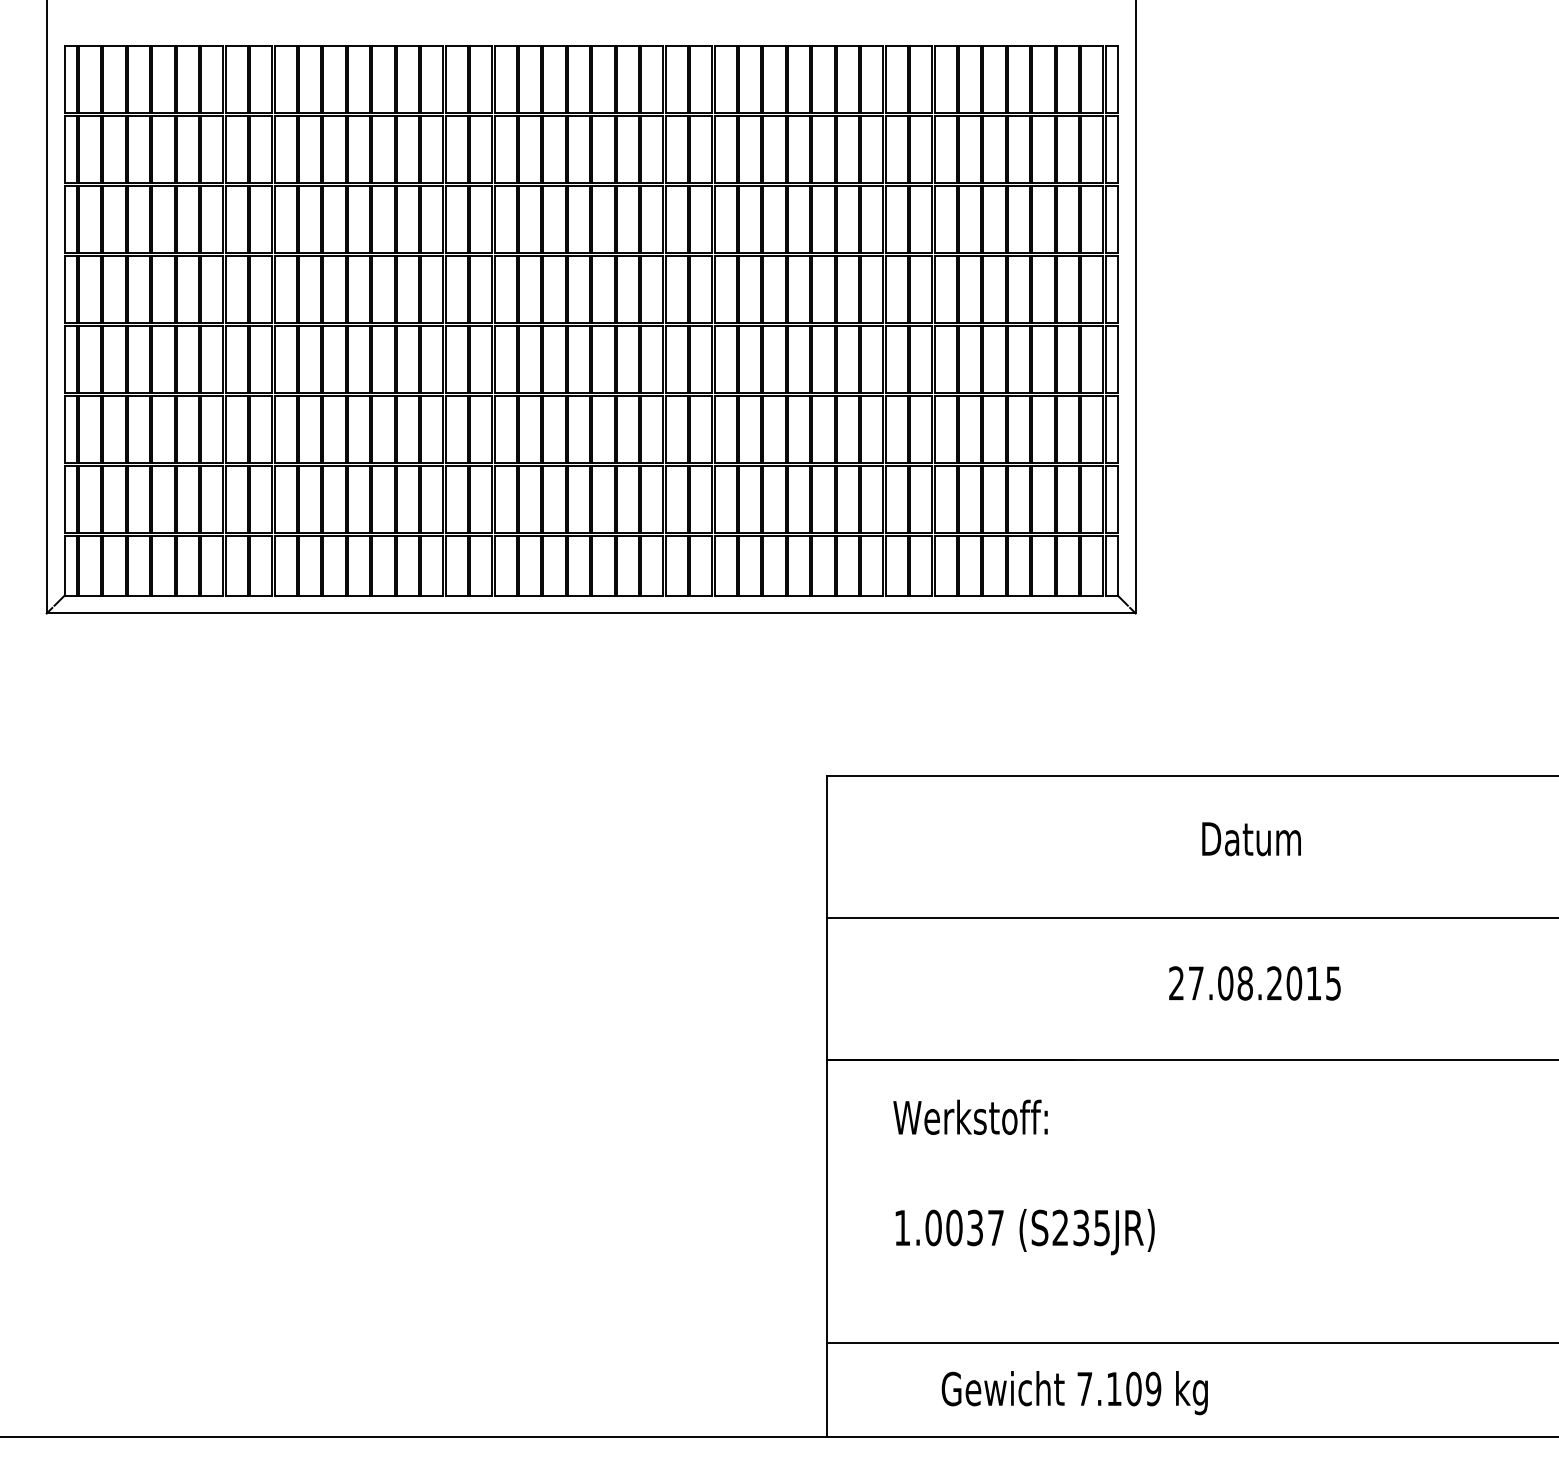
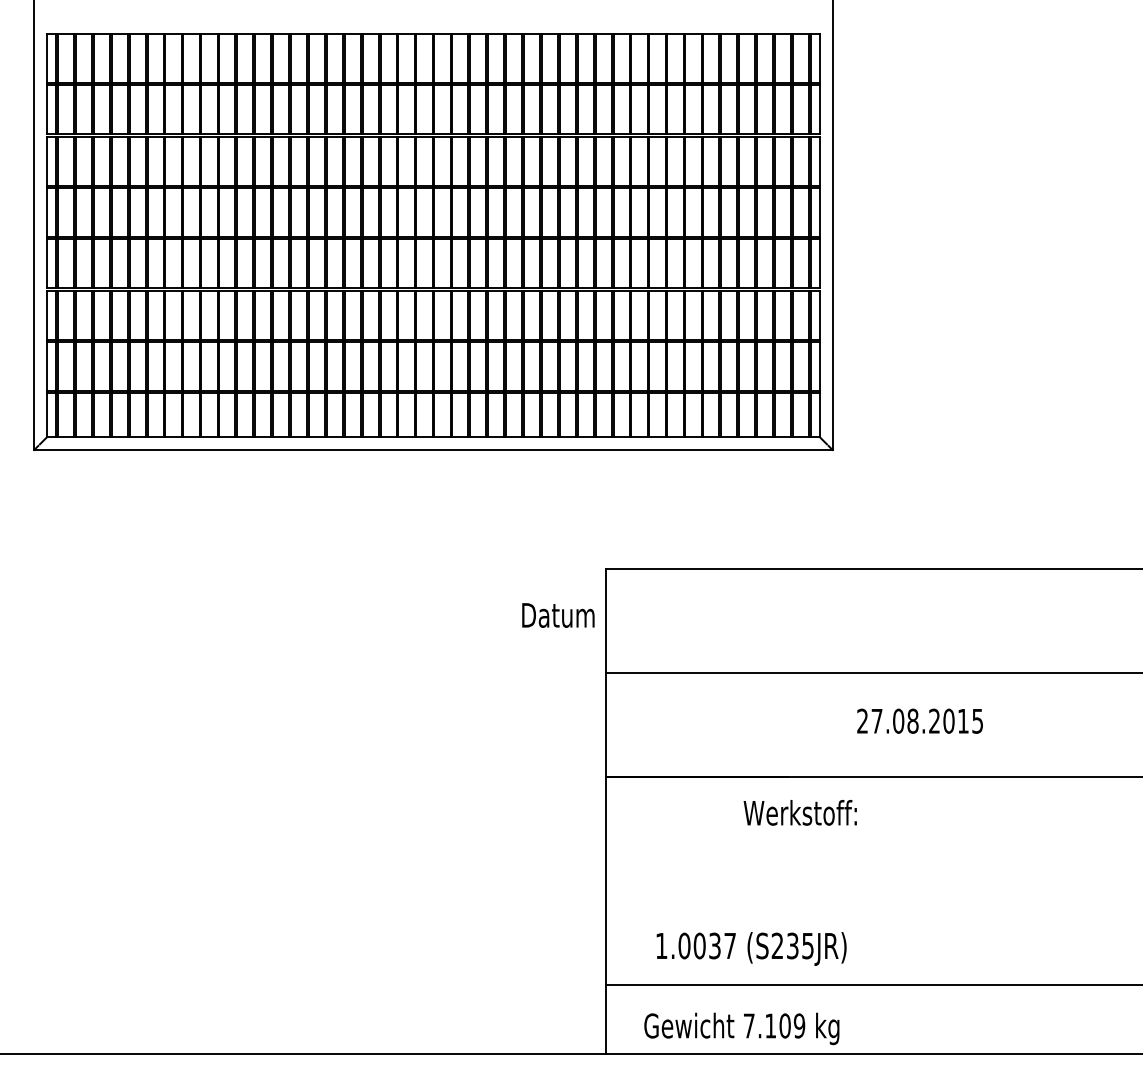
text: (1251, 839) -> (558, 615), moved
text: (970, 1116) -> (800, 812), moved
text: (1024, 1232) -> (751, 949), moved
text: (1074, 1393) -> (741, 1029), moved

